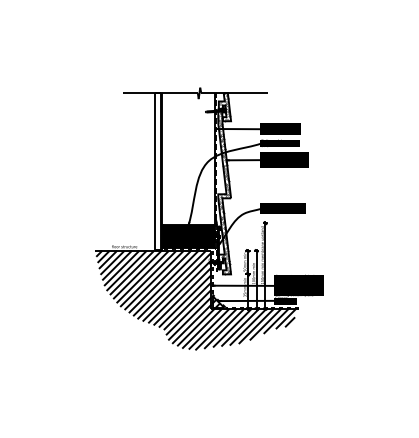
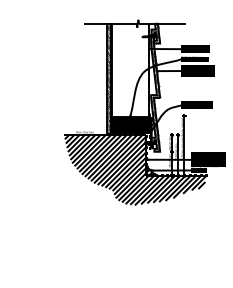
hatch: (158, 171) -> (108, 79), added

